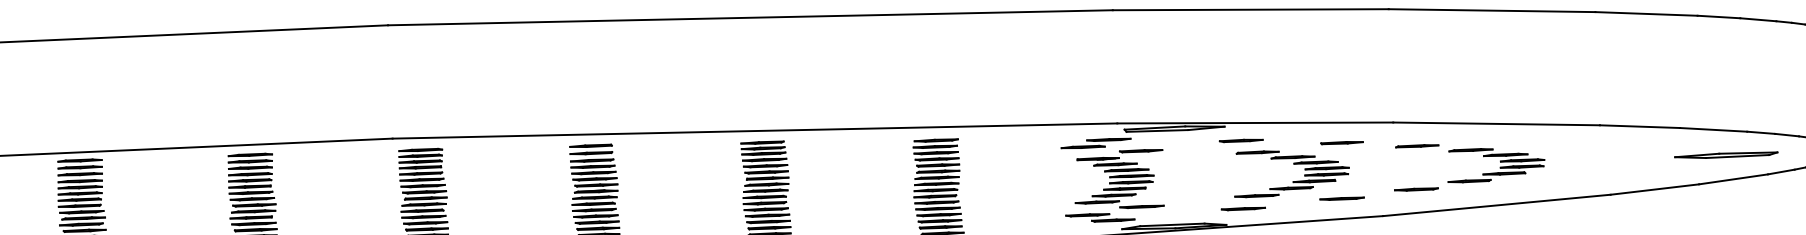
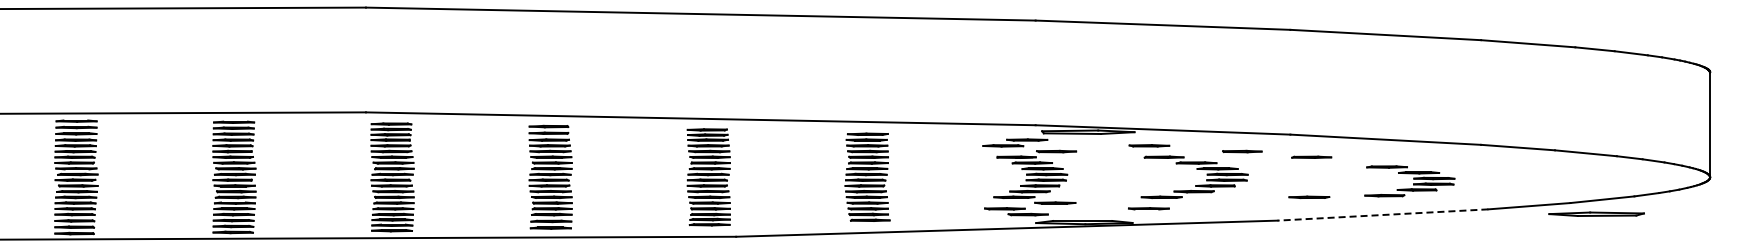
part: (1726, 154) -> (1596, 213), moved
part: (1495, 164) -> (1409, 181), moved
line: (1342, 198) -> (1240, 202), removed
line: (1496, 205) -> (1382, 215), solid -> dashed

